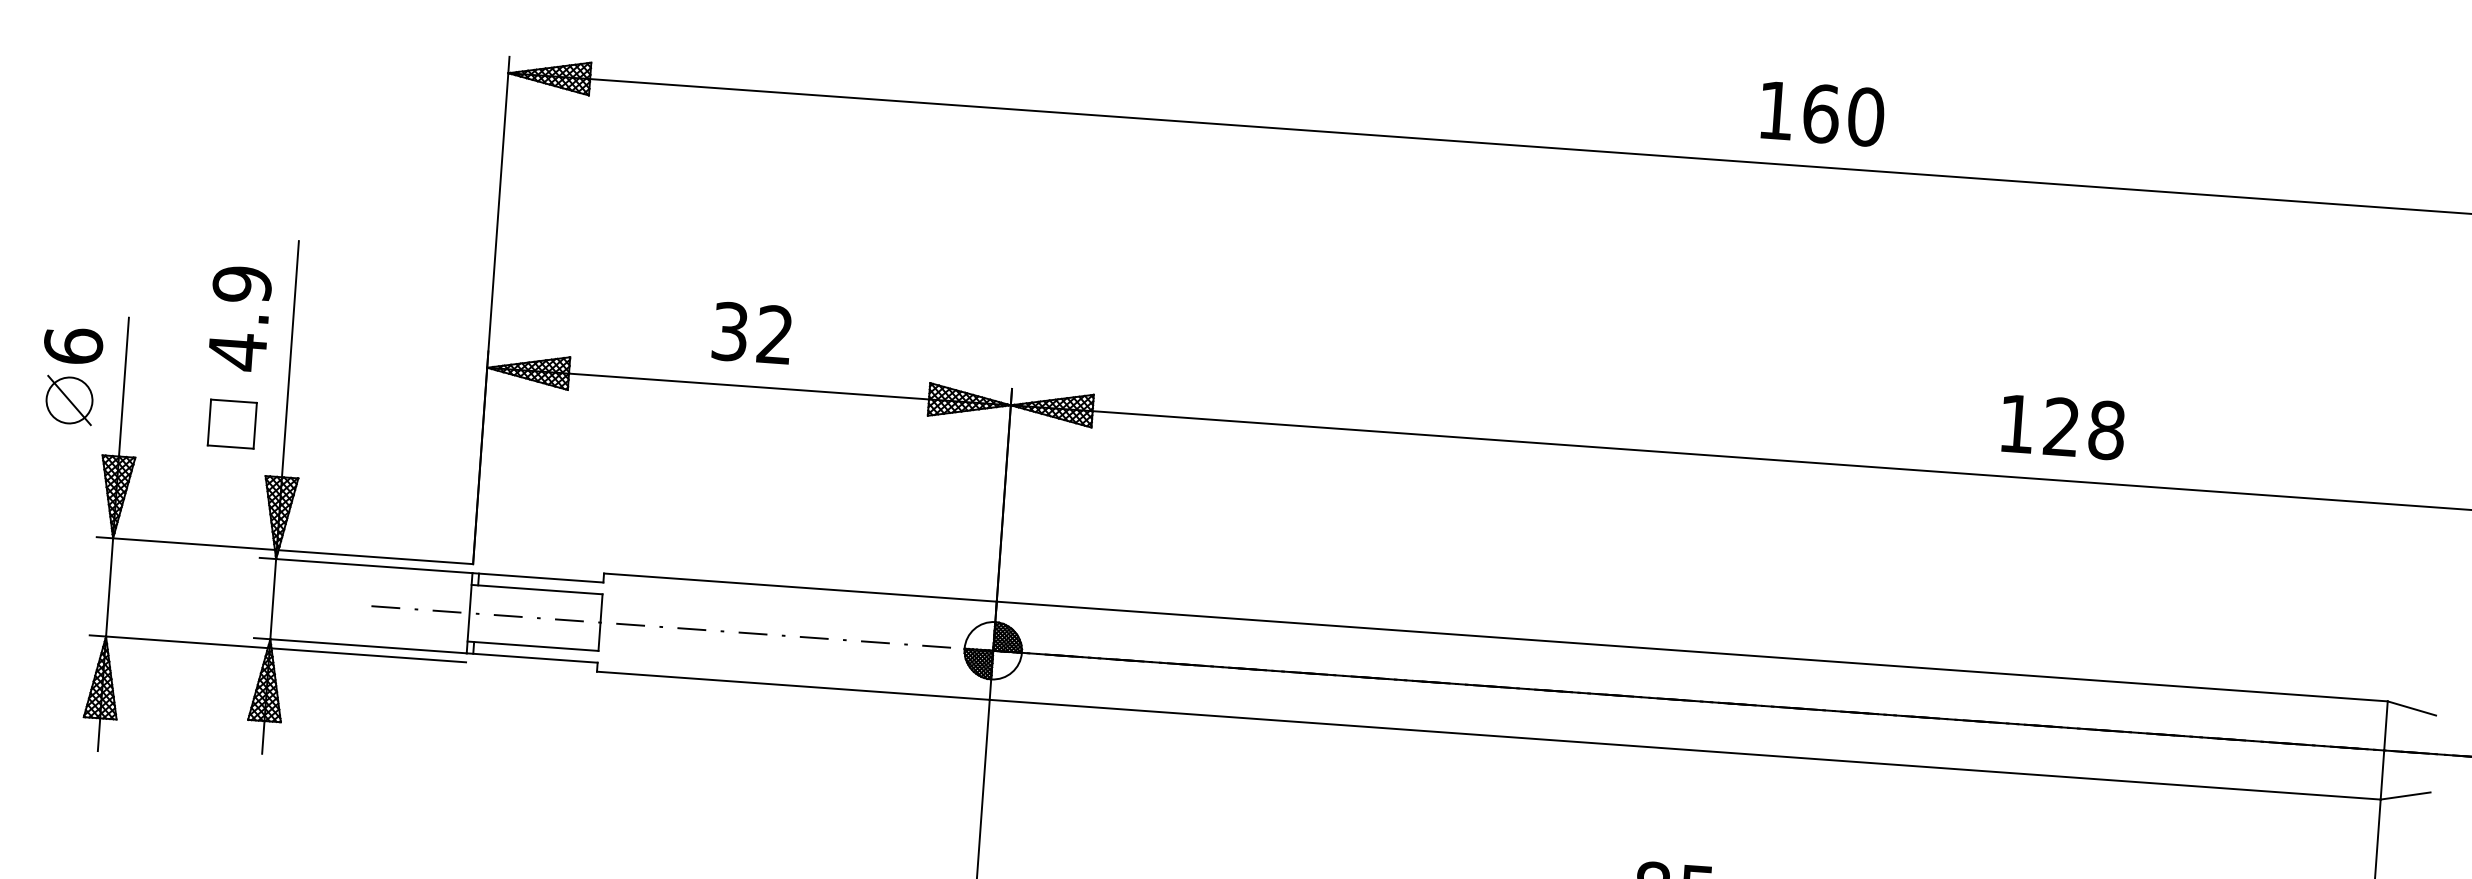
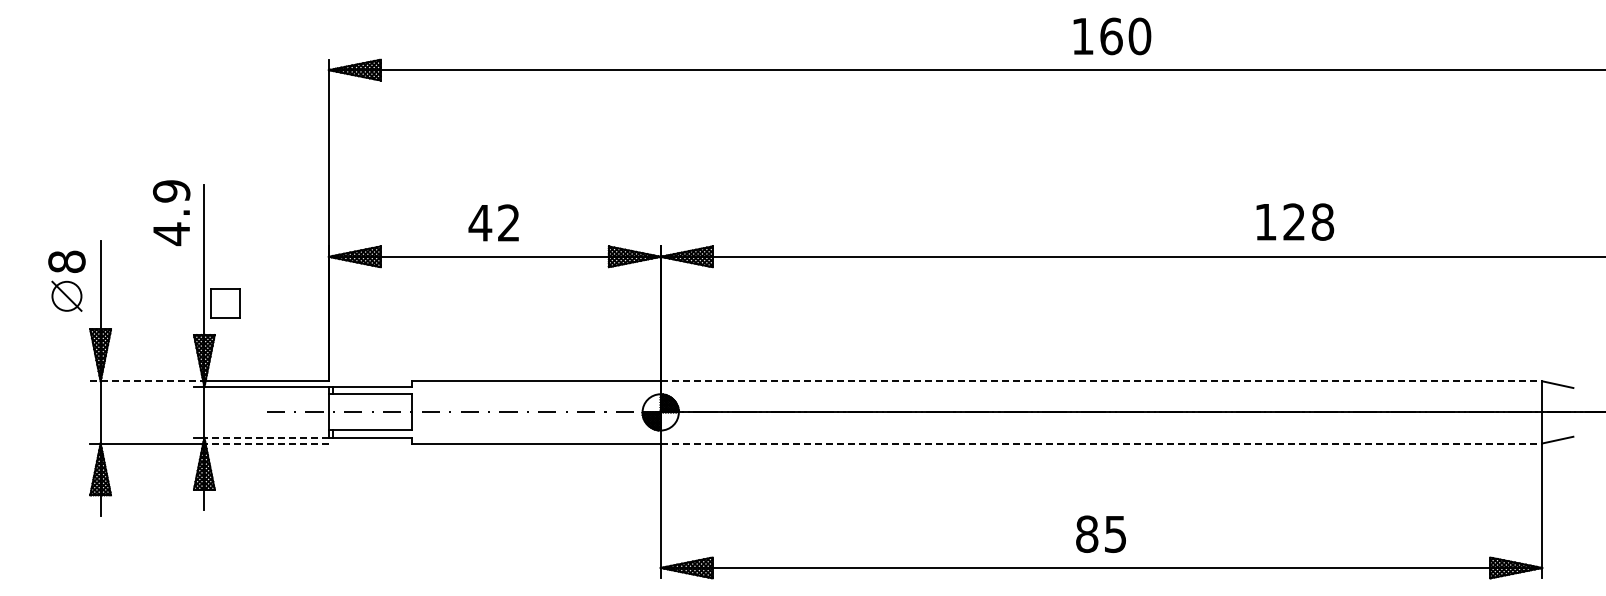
text: (1822, 114) -> (1112, 36), moved
text: (239, 319) -> (171, 213), moved
text: (730, 330) -> (480, 222), 32 -> 42
text: (72, 345) -> (66, 261), 6 -> 8
part: (232, 423) -> (225, 303), moved
text: (2063, 426) -> (1295, 221), moved
line: (186, 543) -> (147, 381), solid -> dashed
line: (368, 645) -> (266, 437), solid -> dashed
line: (1692, 651) -> (1101, 381), solid -> dashed
line: (369, 655) -> (267, 443), solid -> dashed
line: (1685, 749) -> (1101, 443), solid -> dashed

